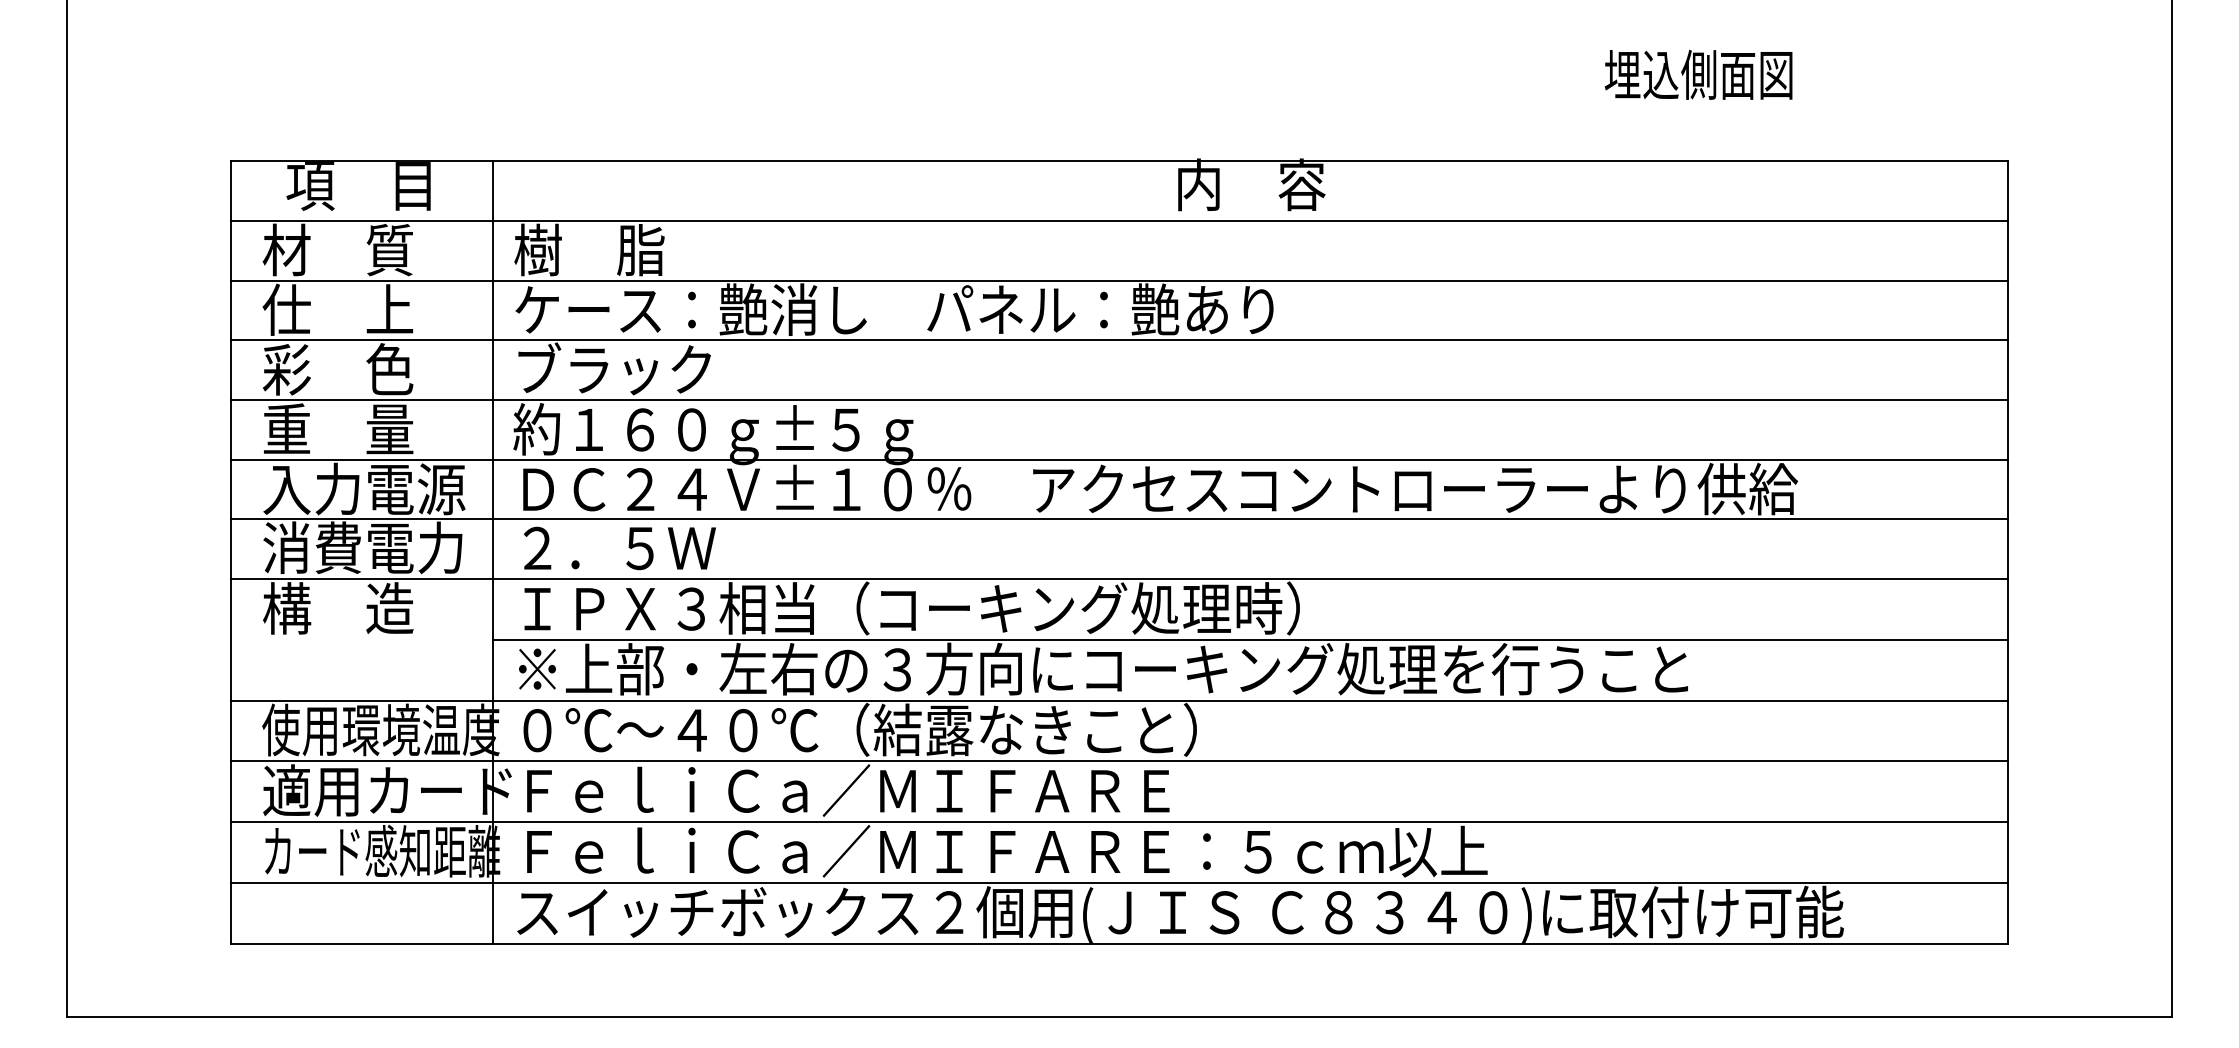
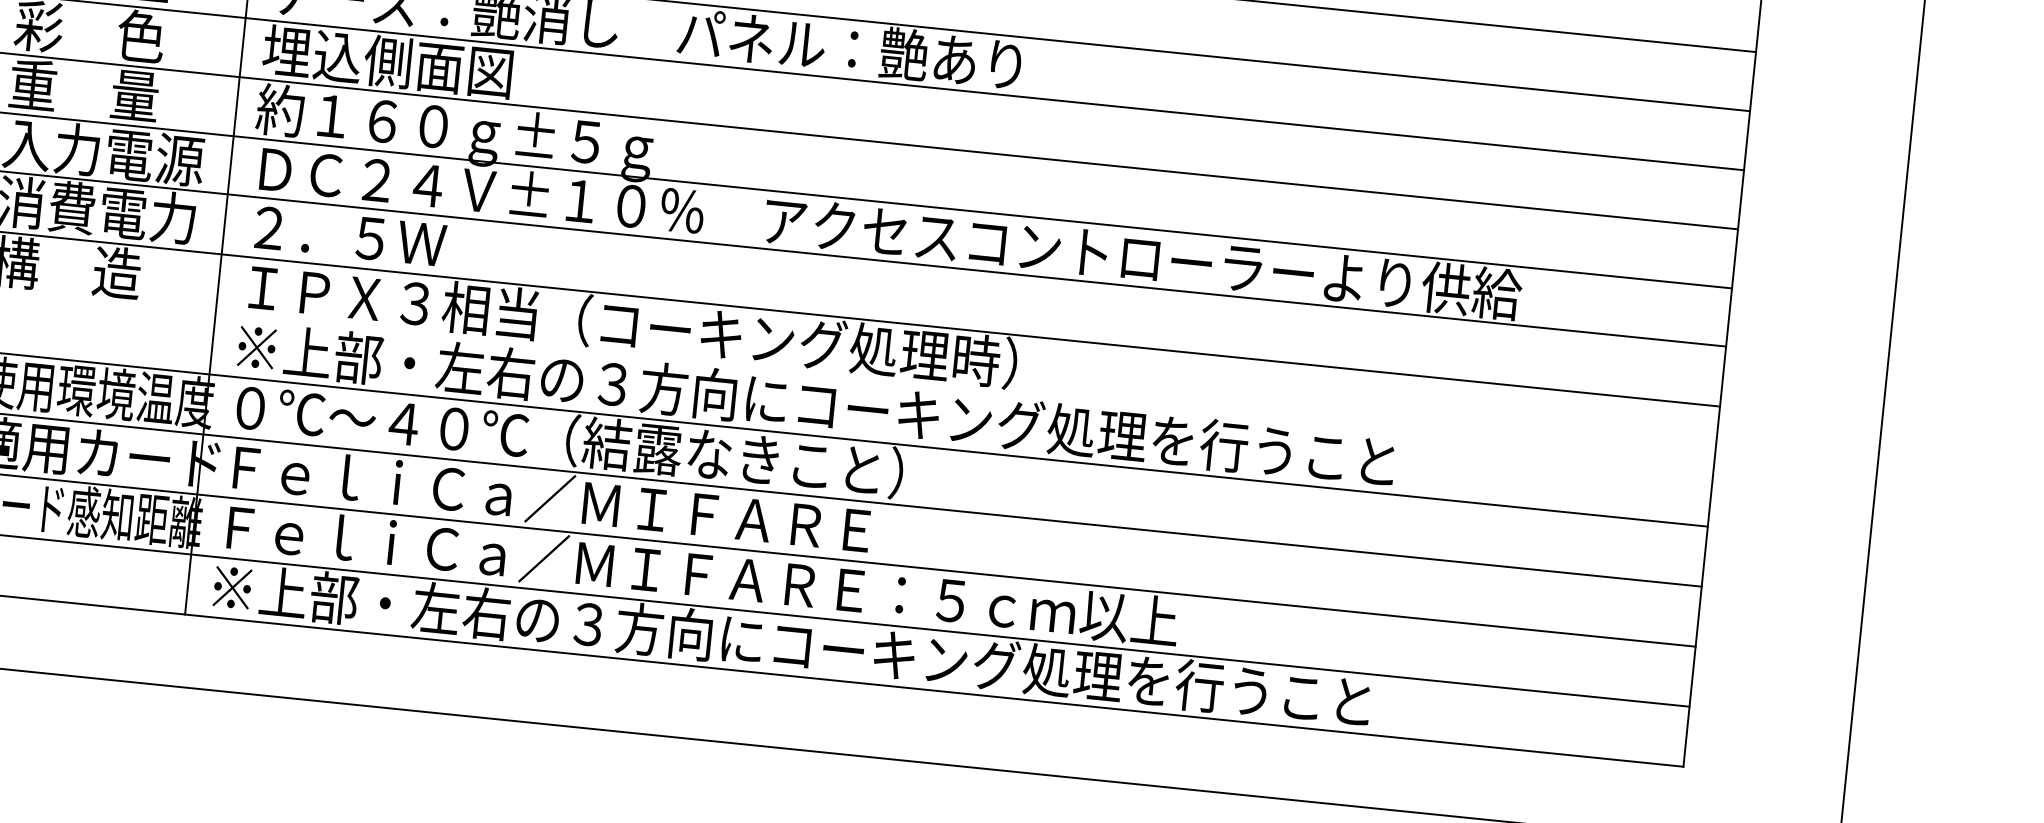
text: (638, 368) -> (387, 60), ブラック -> 埋込側面図
line: (1250, 640) -> (964, 390), removed
text: (1180, 913) -> (868, 653), スイッチボックス２個用(ＪＩＳ Ｃ８３４０)に取付け可能 -> ※上部・左右の３方向にコーキング処理を行うこと

